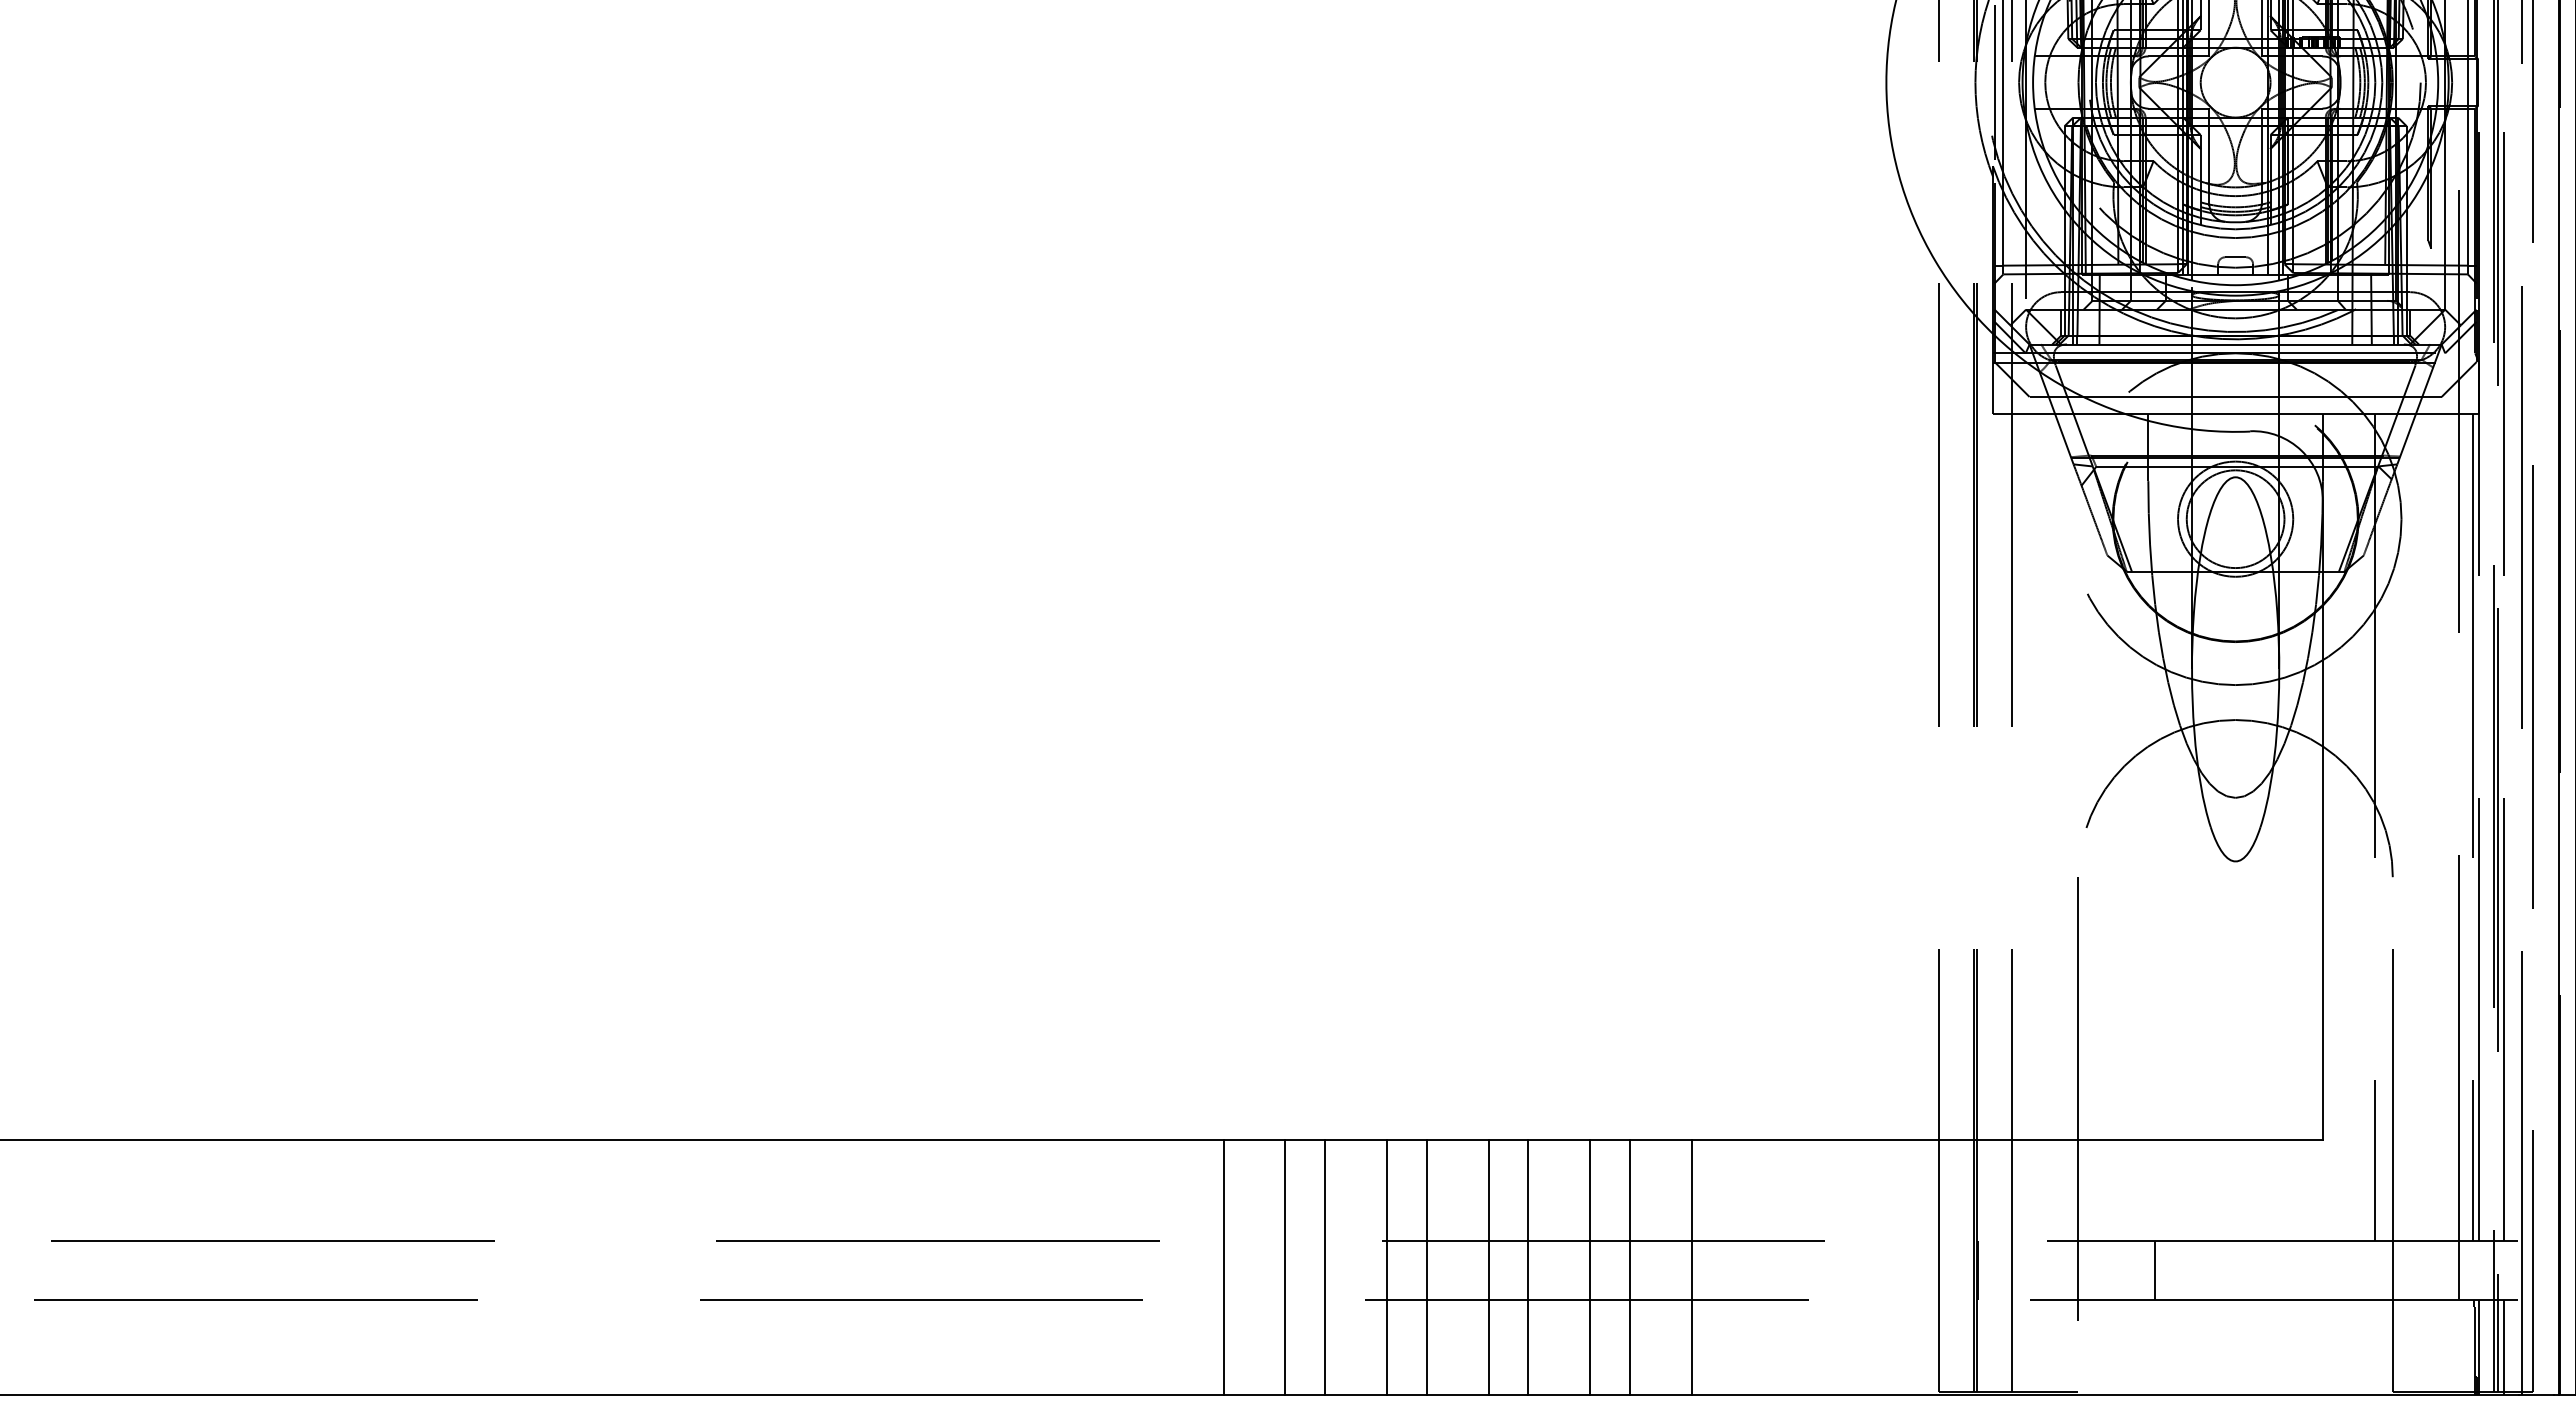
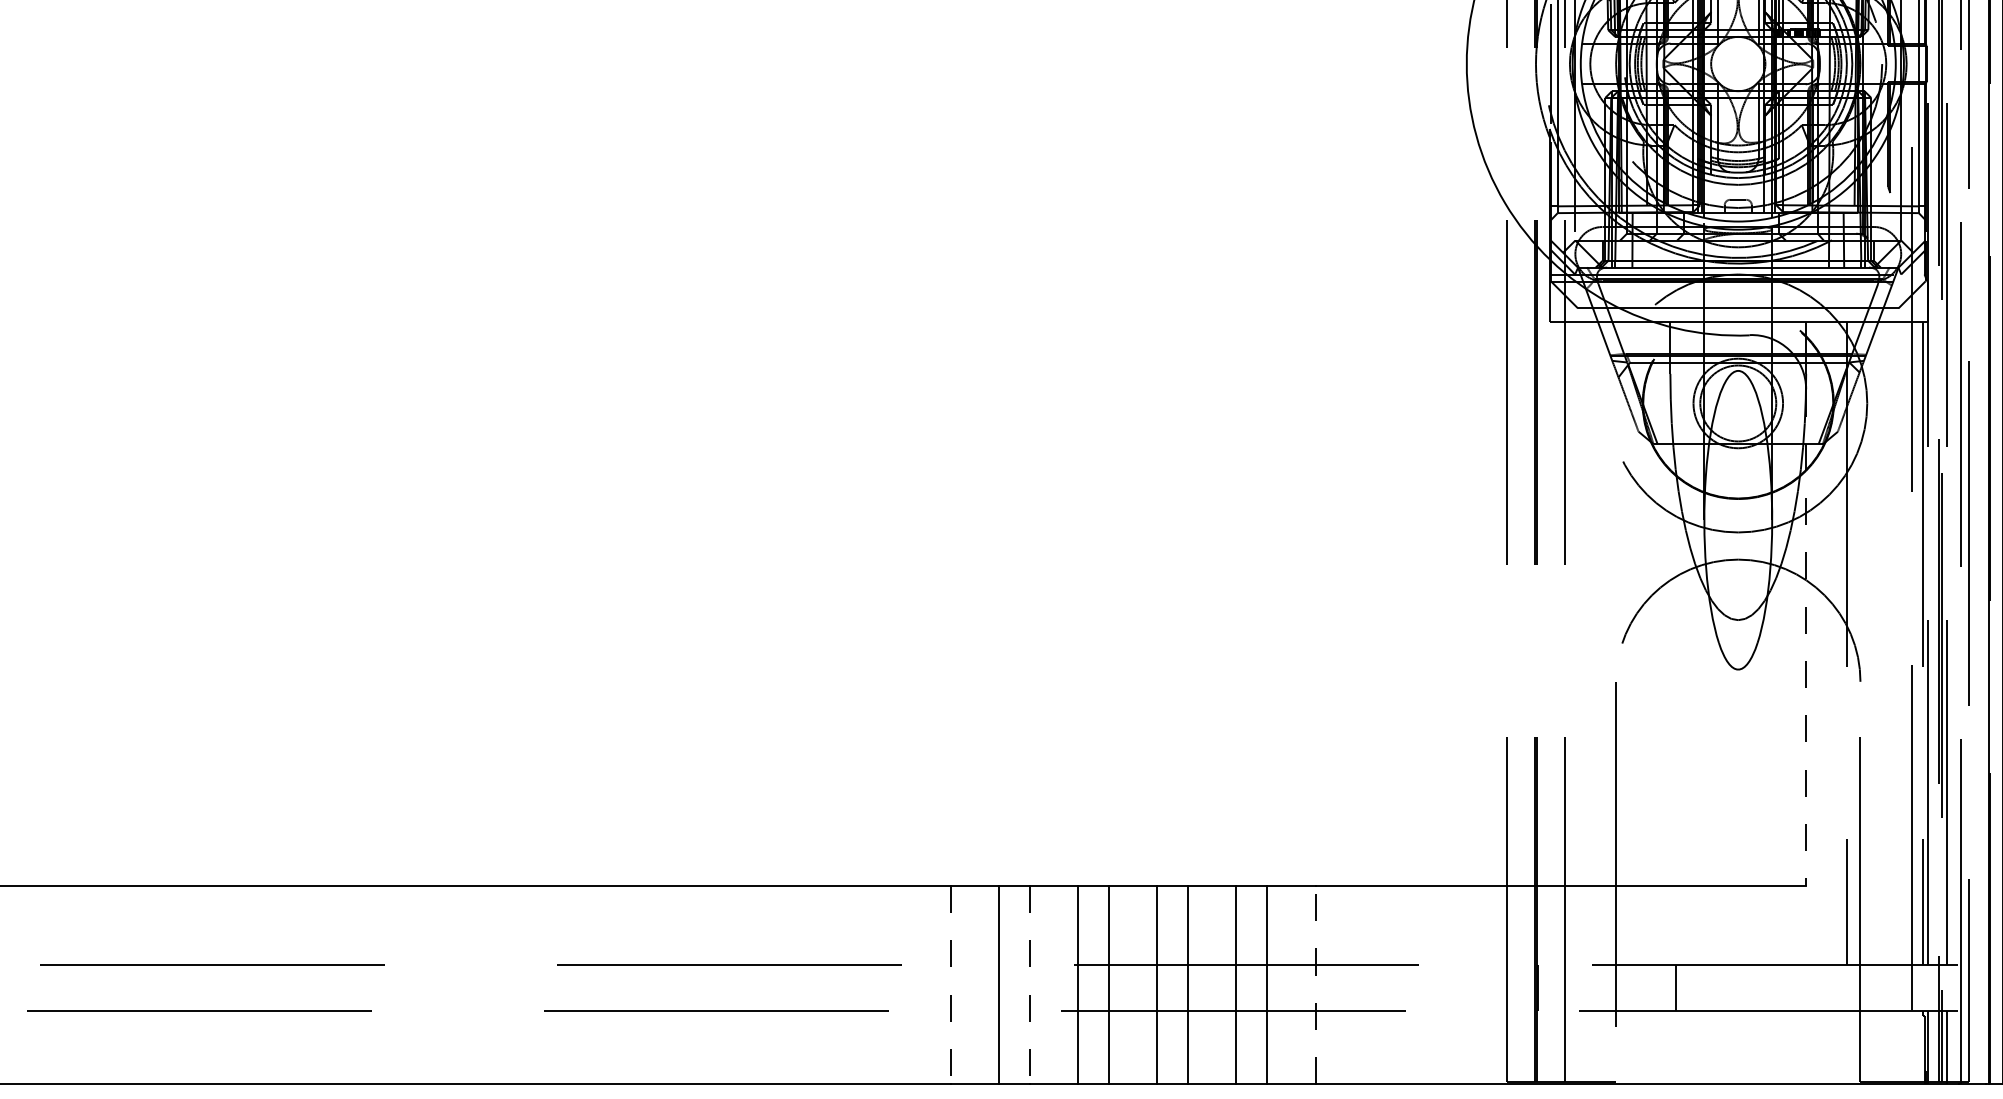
line: (2322, 820) -> (1805, 637), solid -> dashed
line: (1691, 1266) -> (1315, 984), solid -> dashed
line: (1223, 1267) -> (951, 985), solid -> dashed
line: (1325, 1267) -> (1030, 985), solid -> dashed

